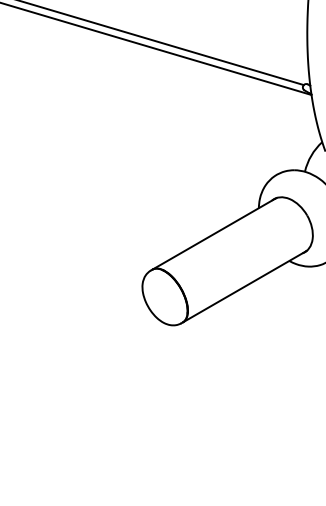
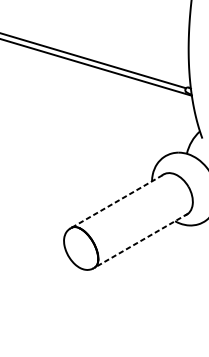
line: (214, 233) -> (118, 200), solid -> dashed
line: (244, 286) -> (141, 240), solid -> dashed

